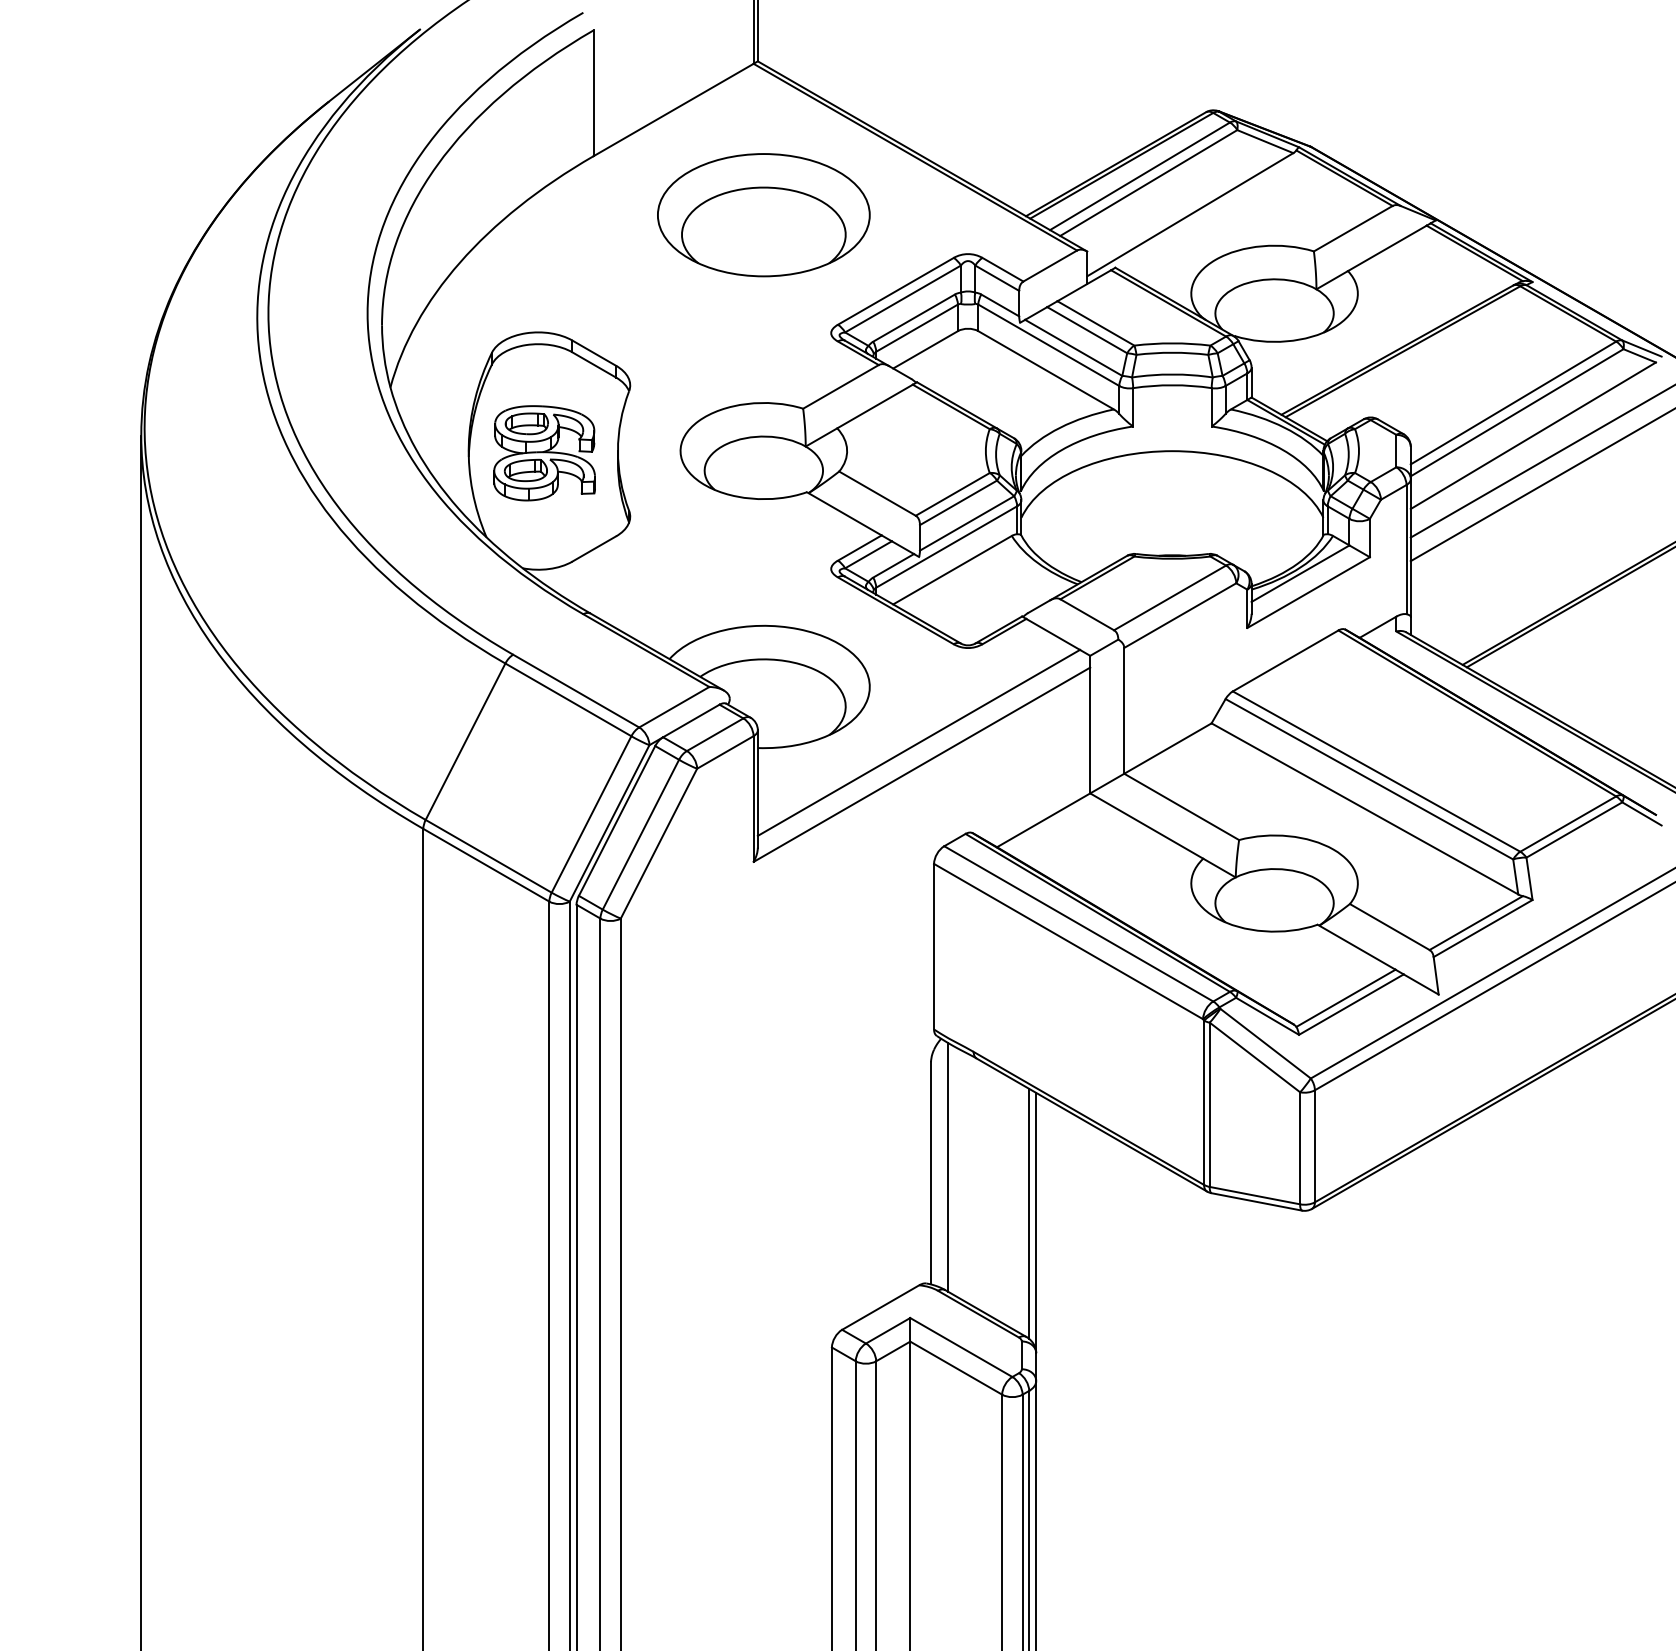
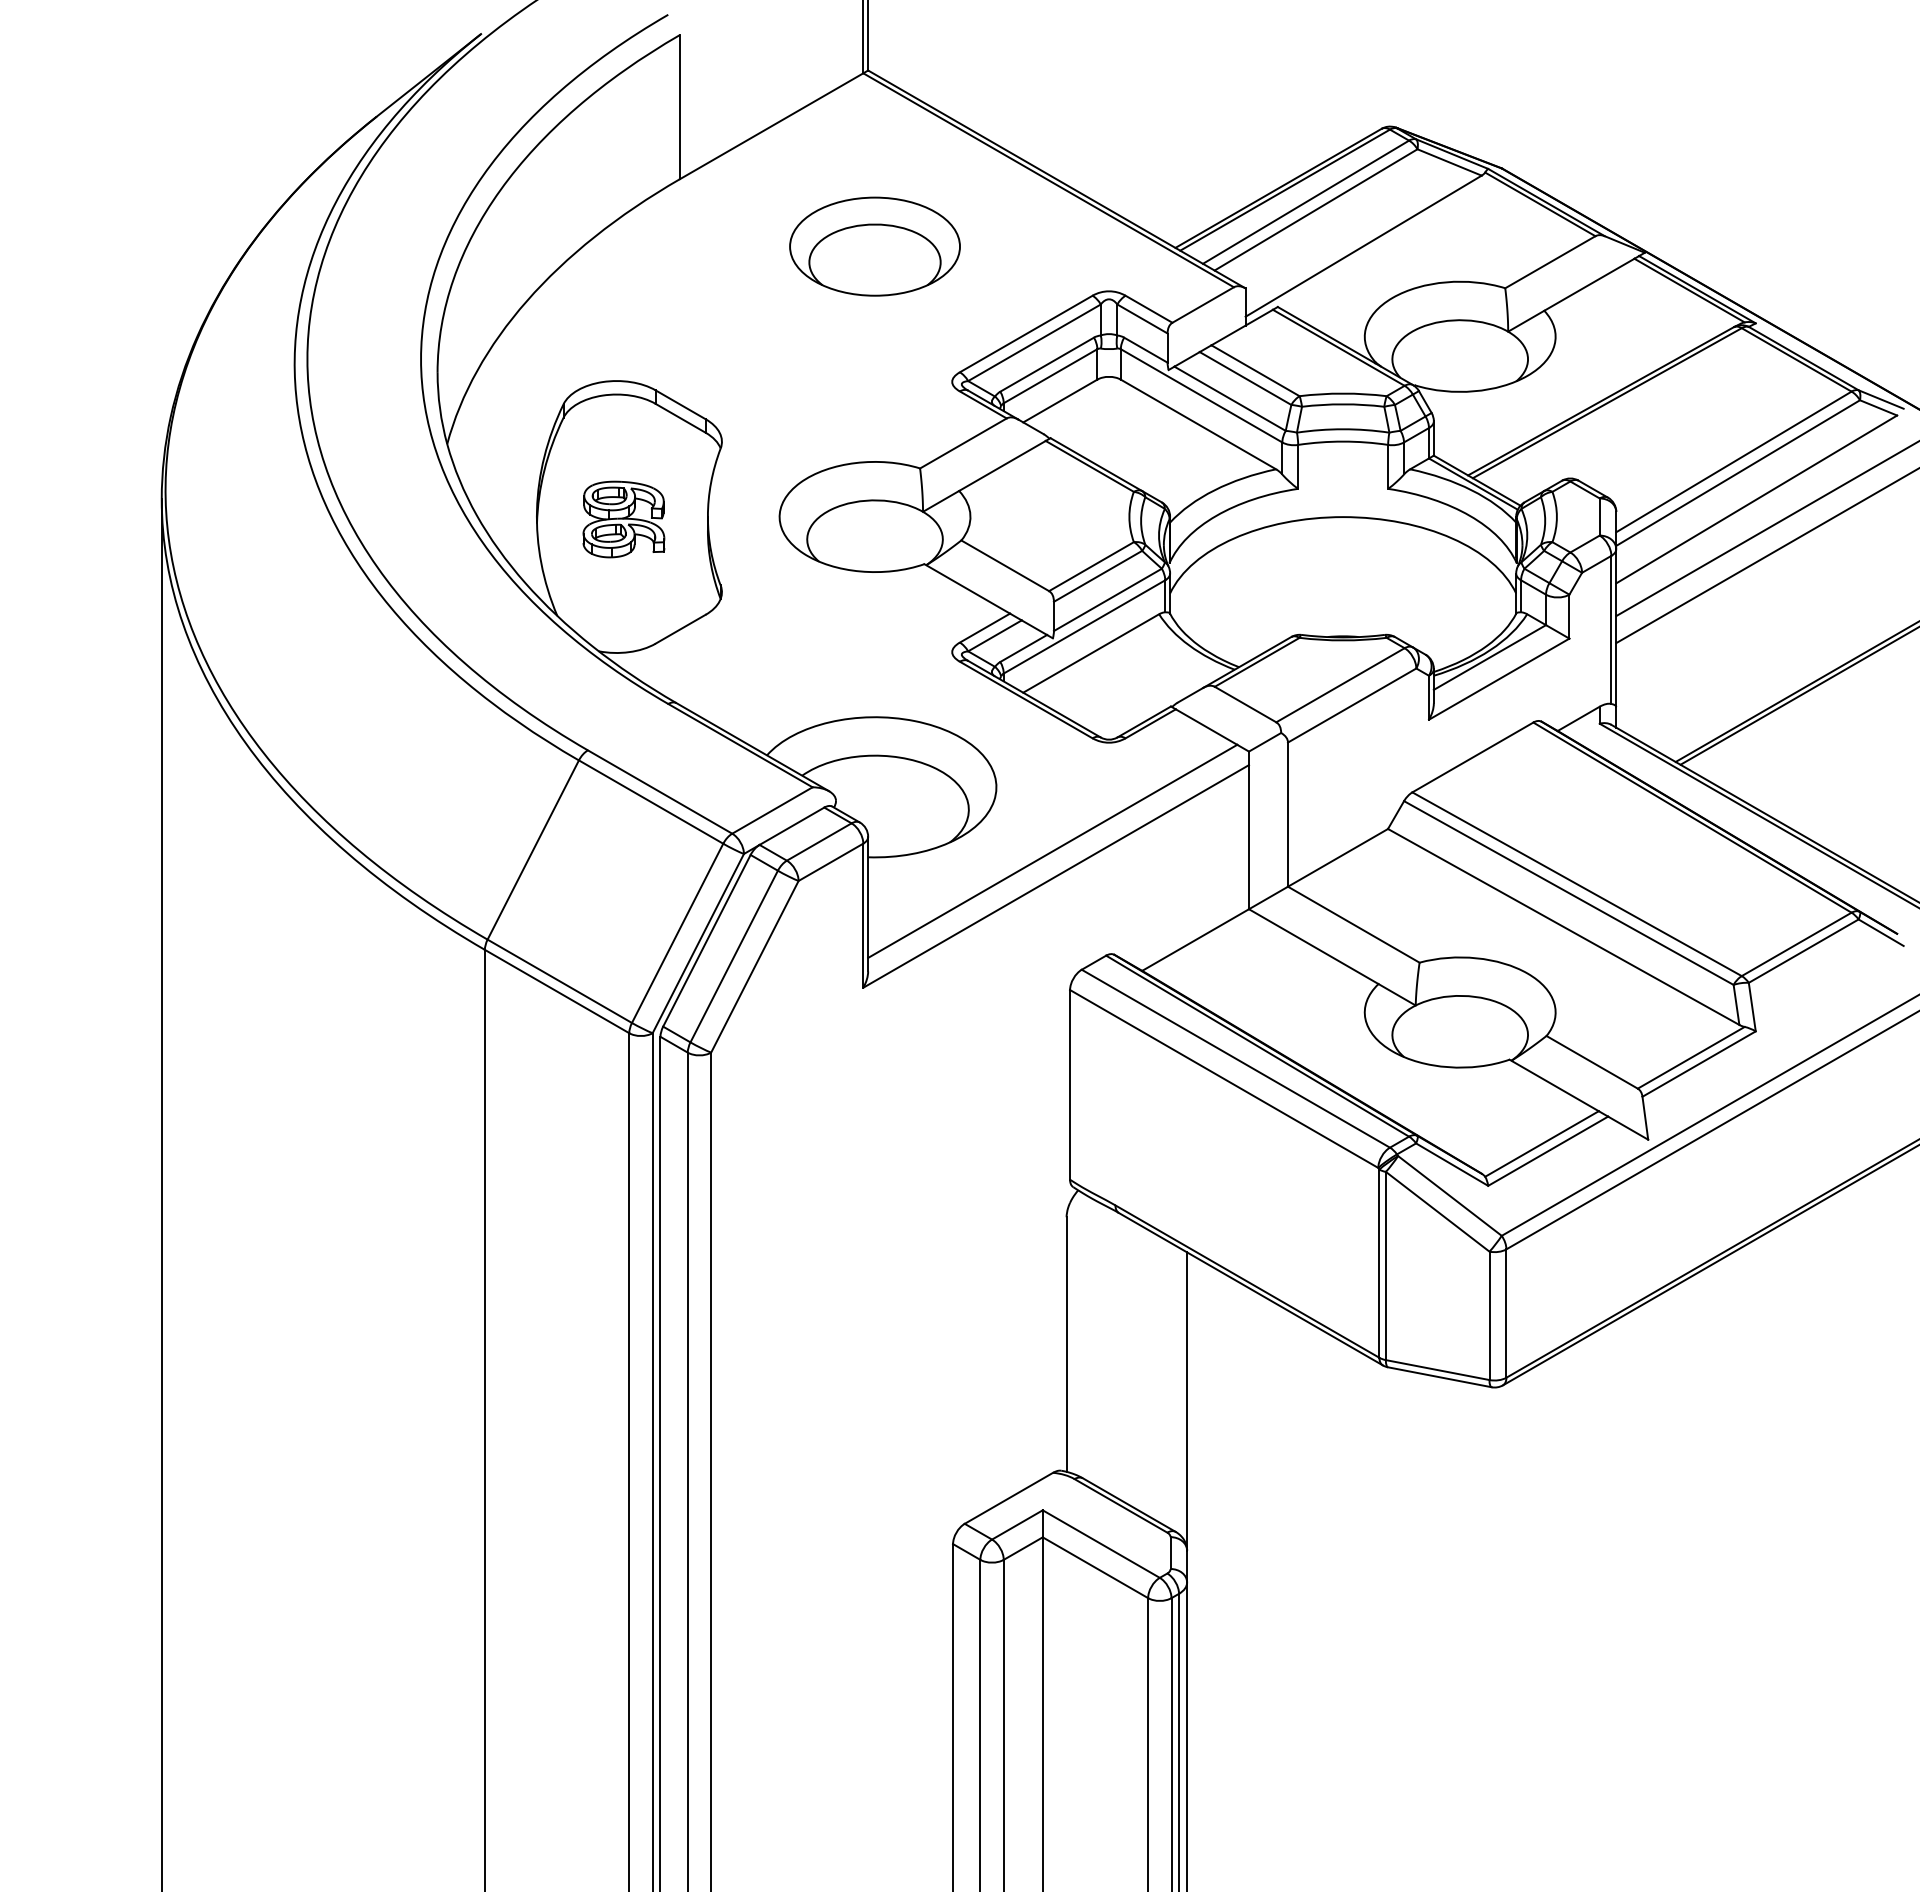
part: (763, 214) -> (874, 246), size x0.7
part: (544, 453) -> (623, 519), size x0.7
line: (948, 1167) -> (1086, 1337), removed
line: (1029, 1213) -> (1179, 1390), removed

